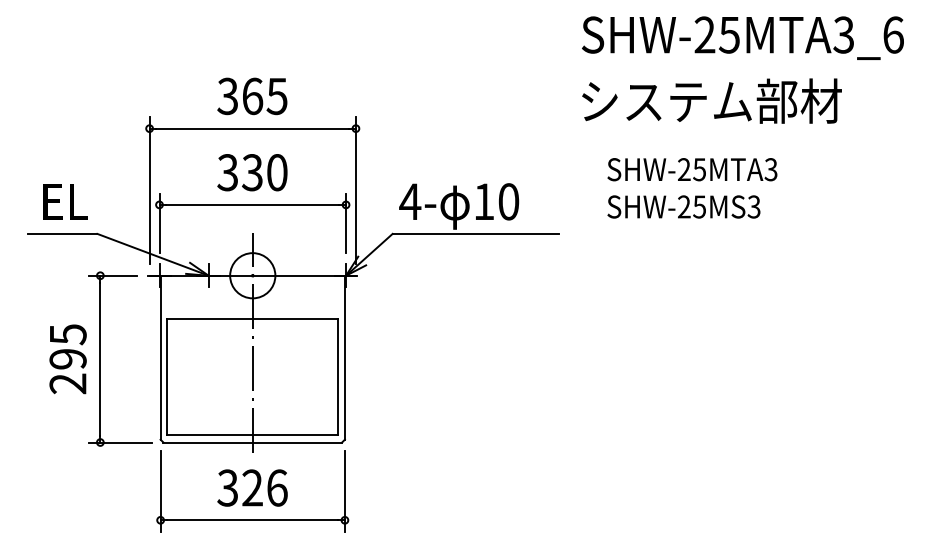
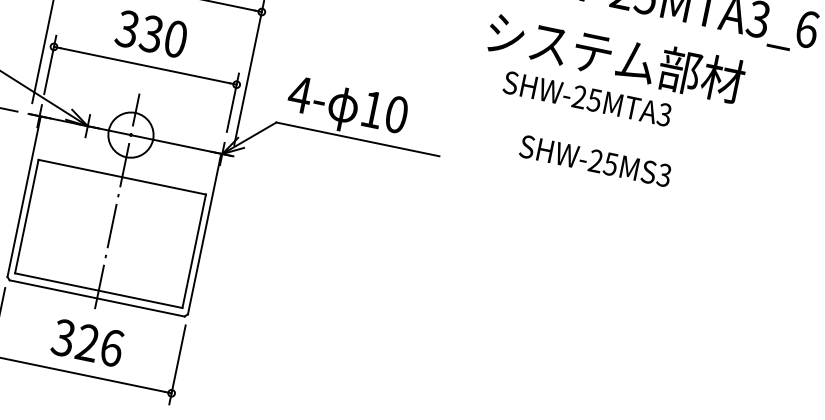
text: (692, 169) -> (587, 98), moved
text: (683, 206) -> (595, 160), moved

